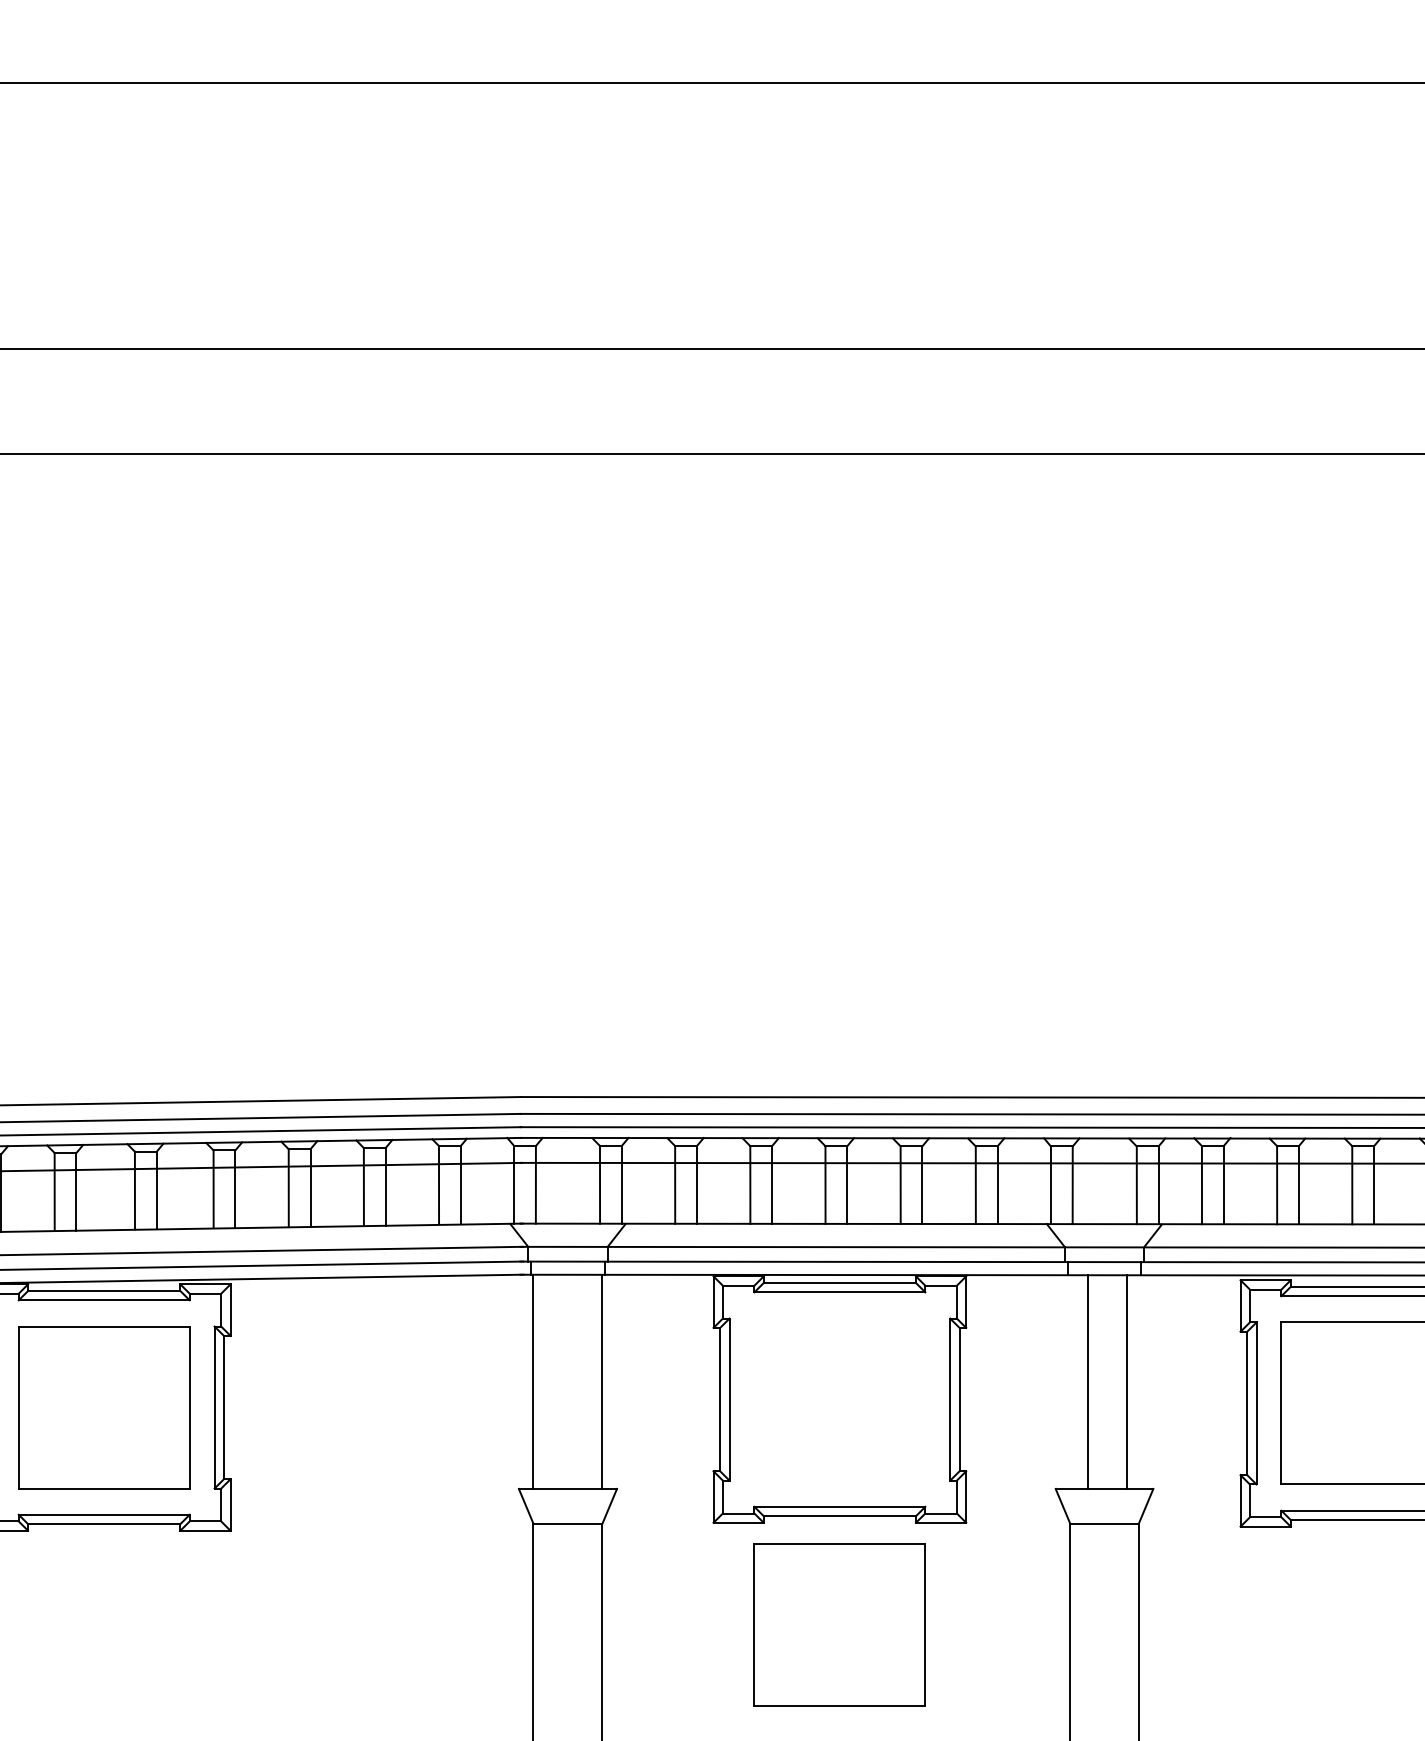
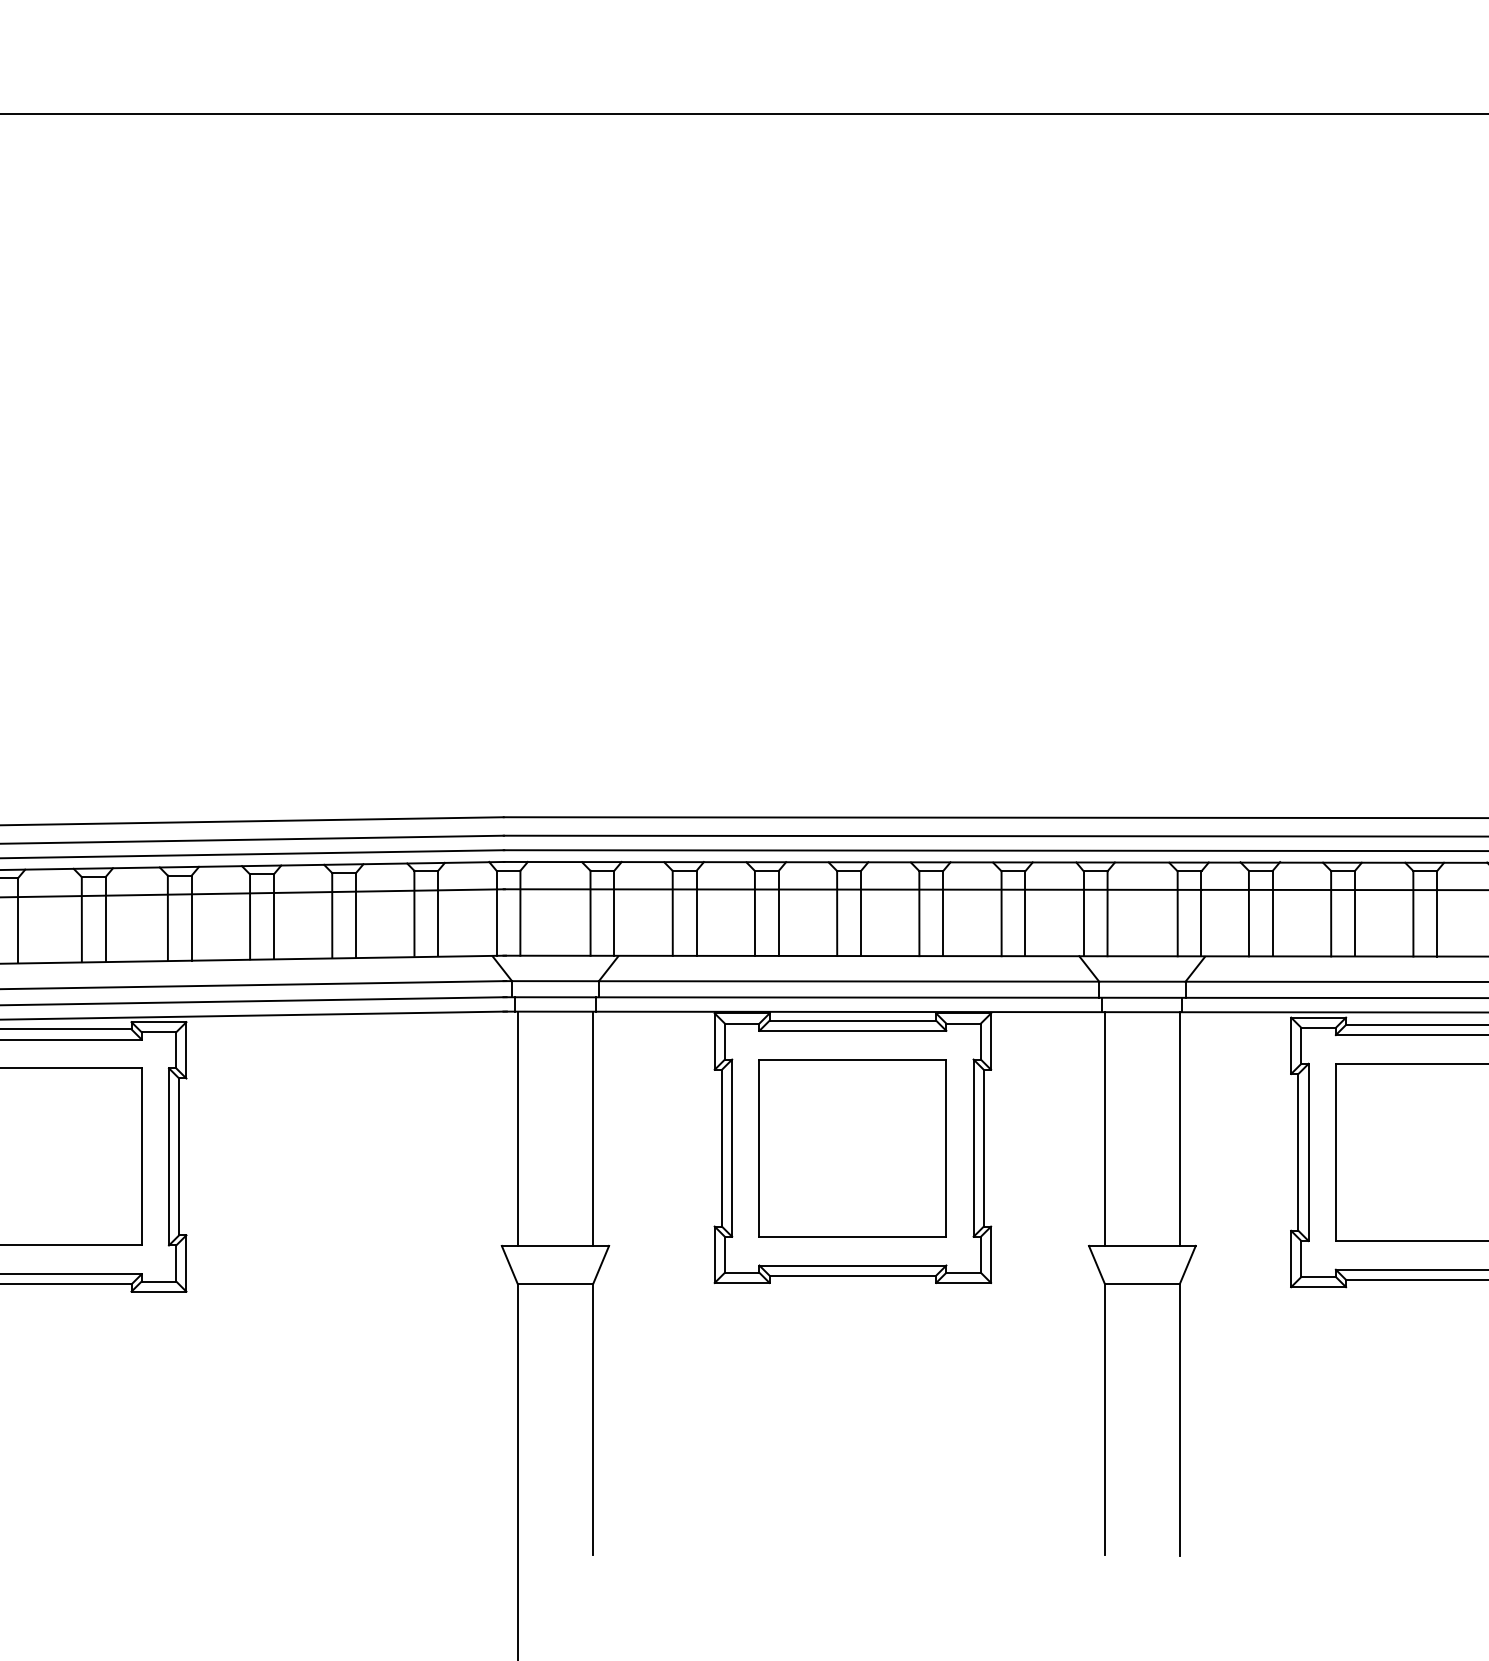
line: (1087, 1381) -> (1179, 1128), moved
line: (1127, 1381) -> (1105, 1128), moved
part: (839, 1624) -> (852, 1148), moved

